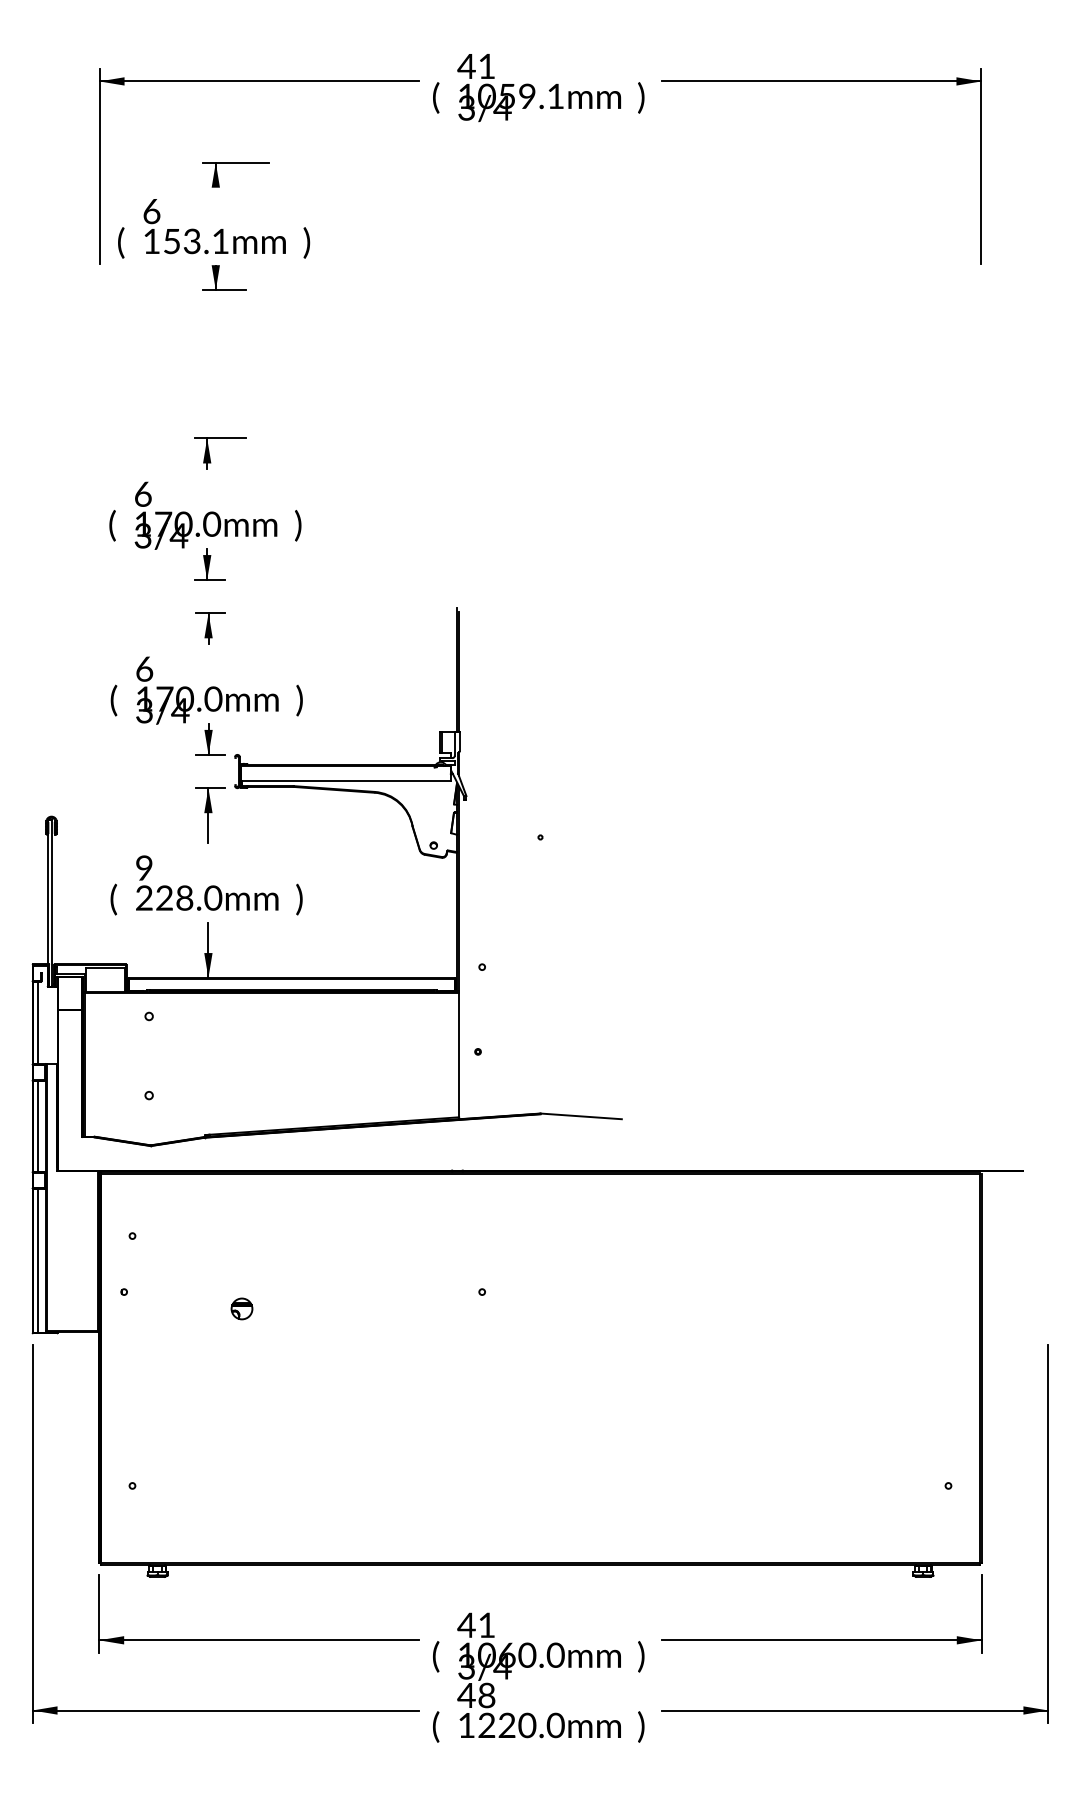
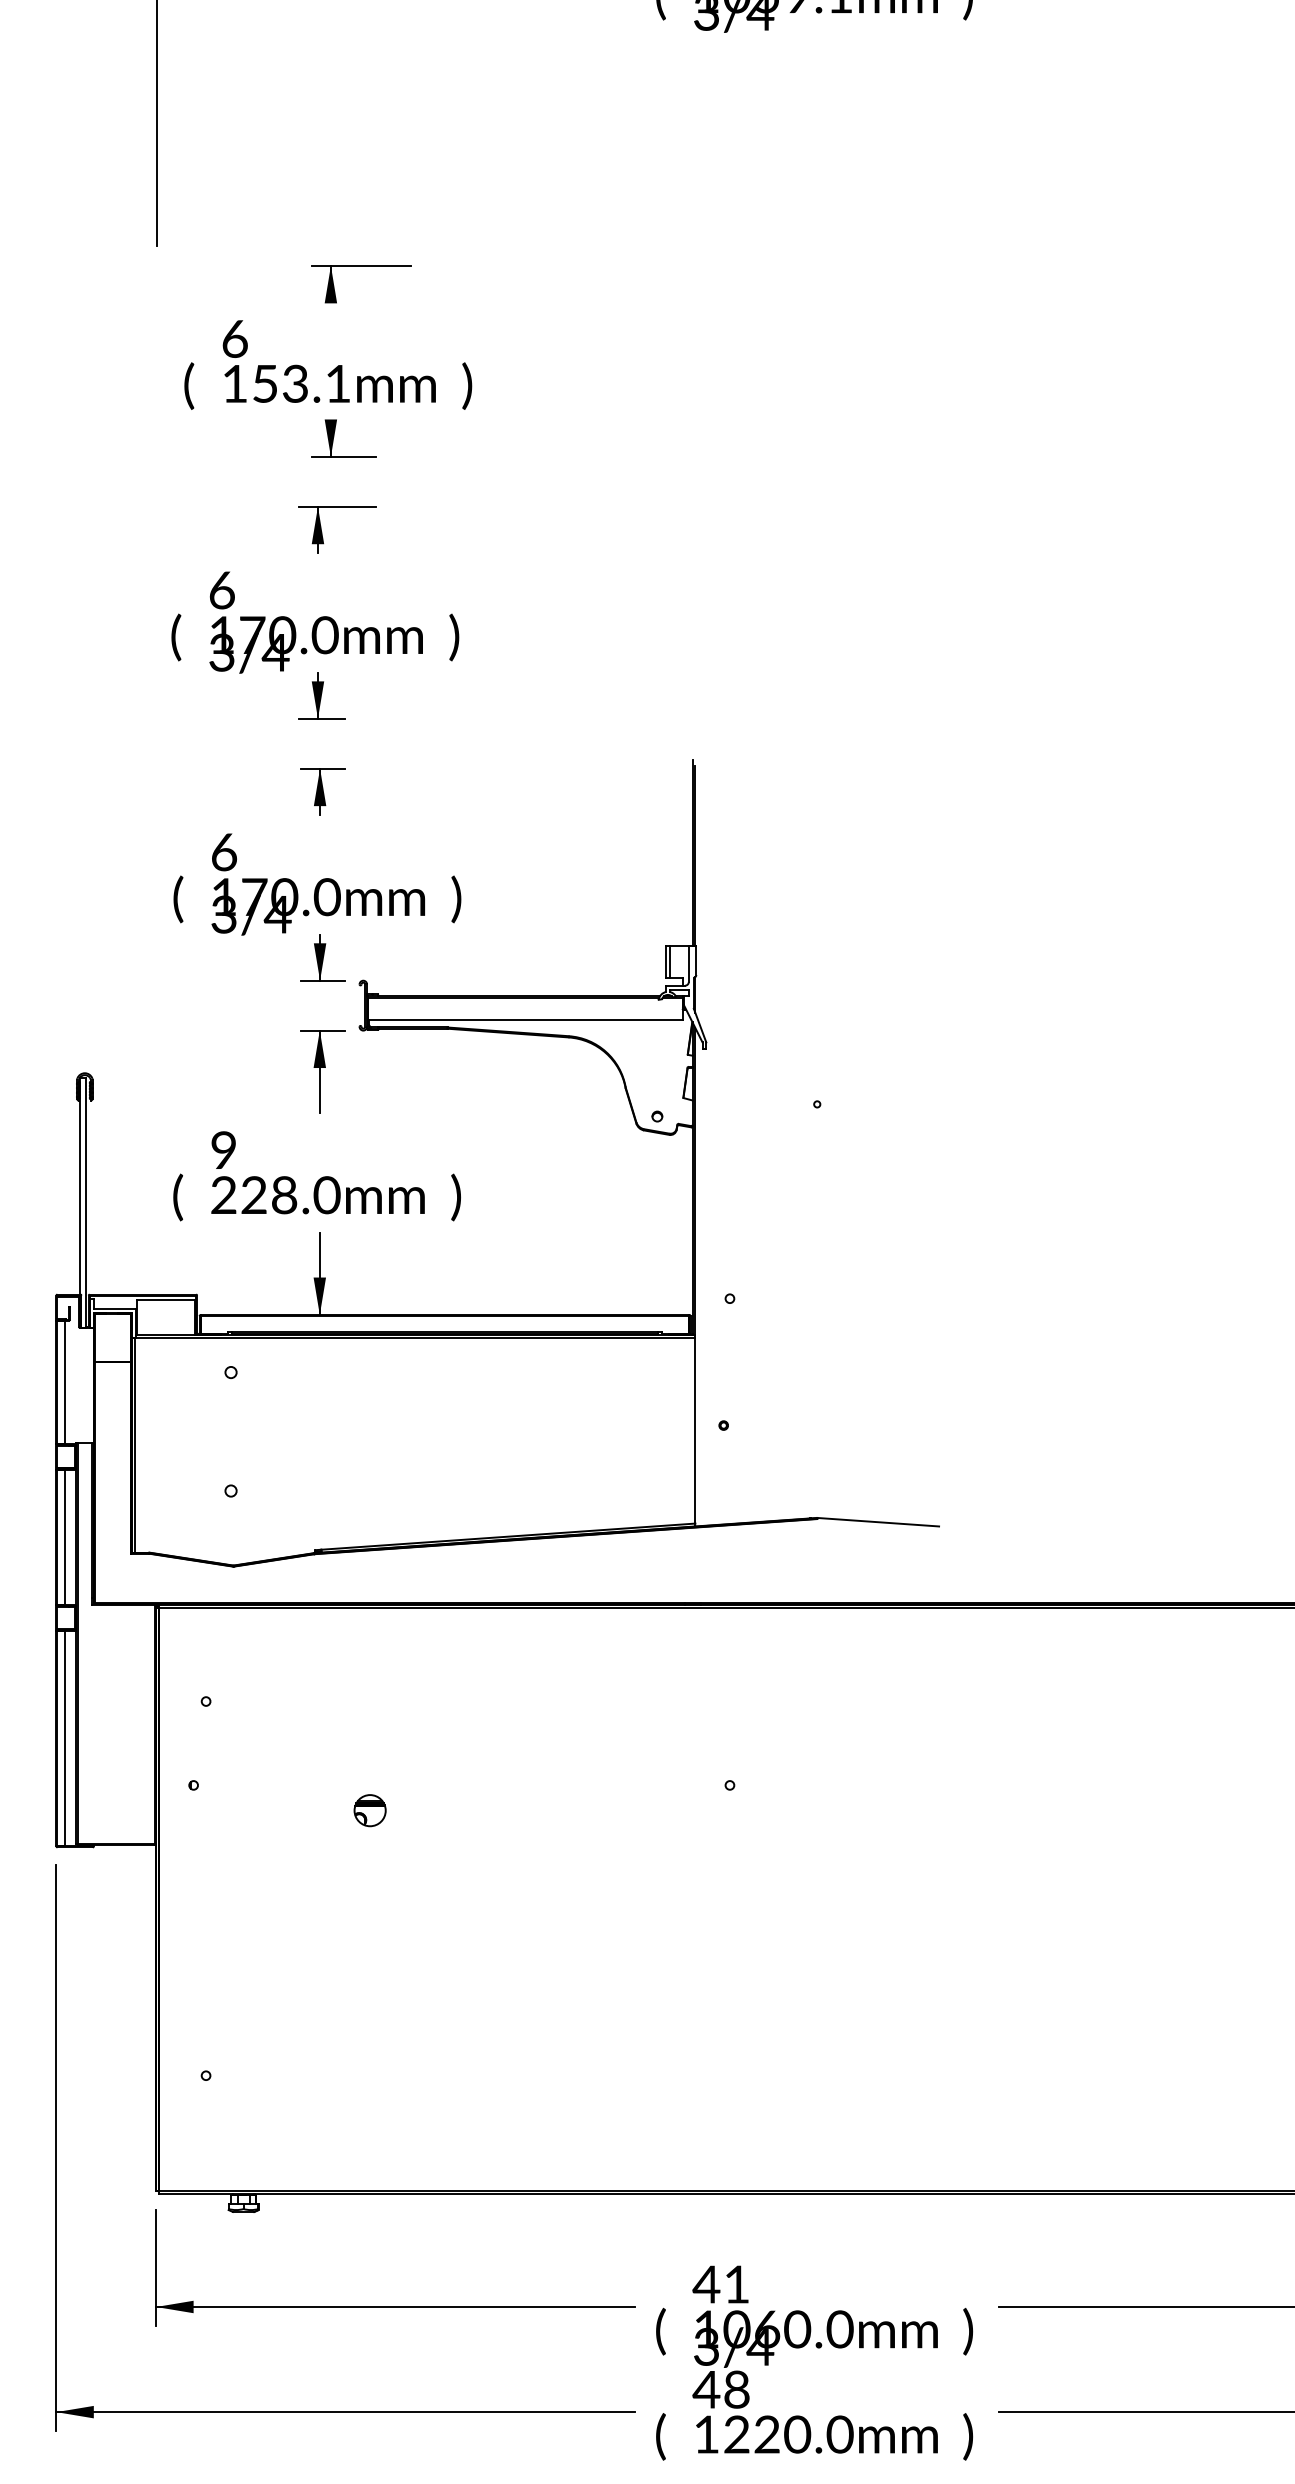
part: (214, 226) -> (328, 361), moved

